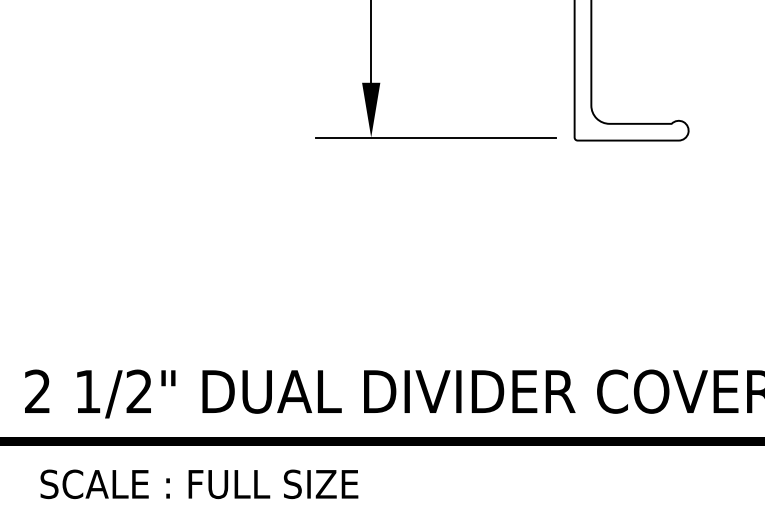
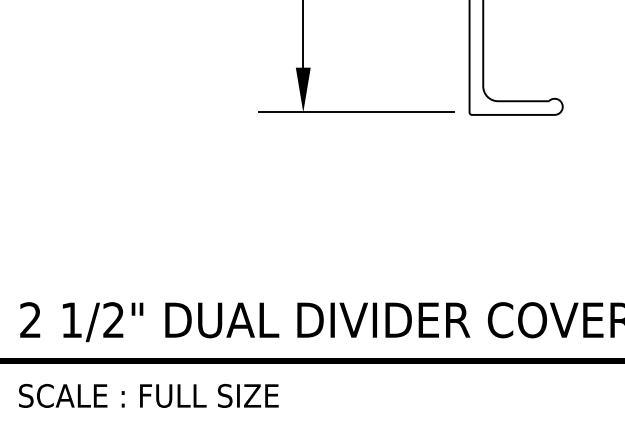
text: (199, 483) -> (148, 395), moved

